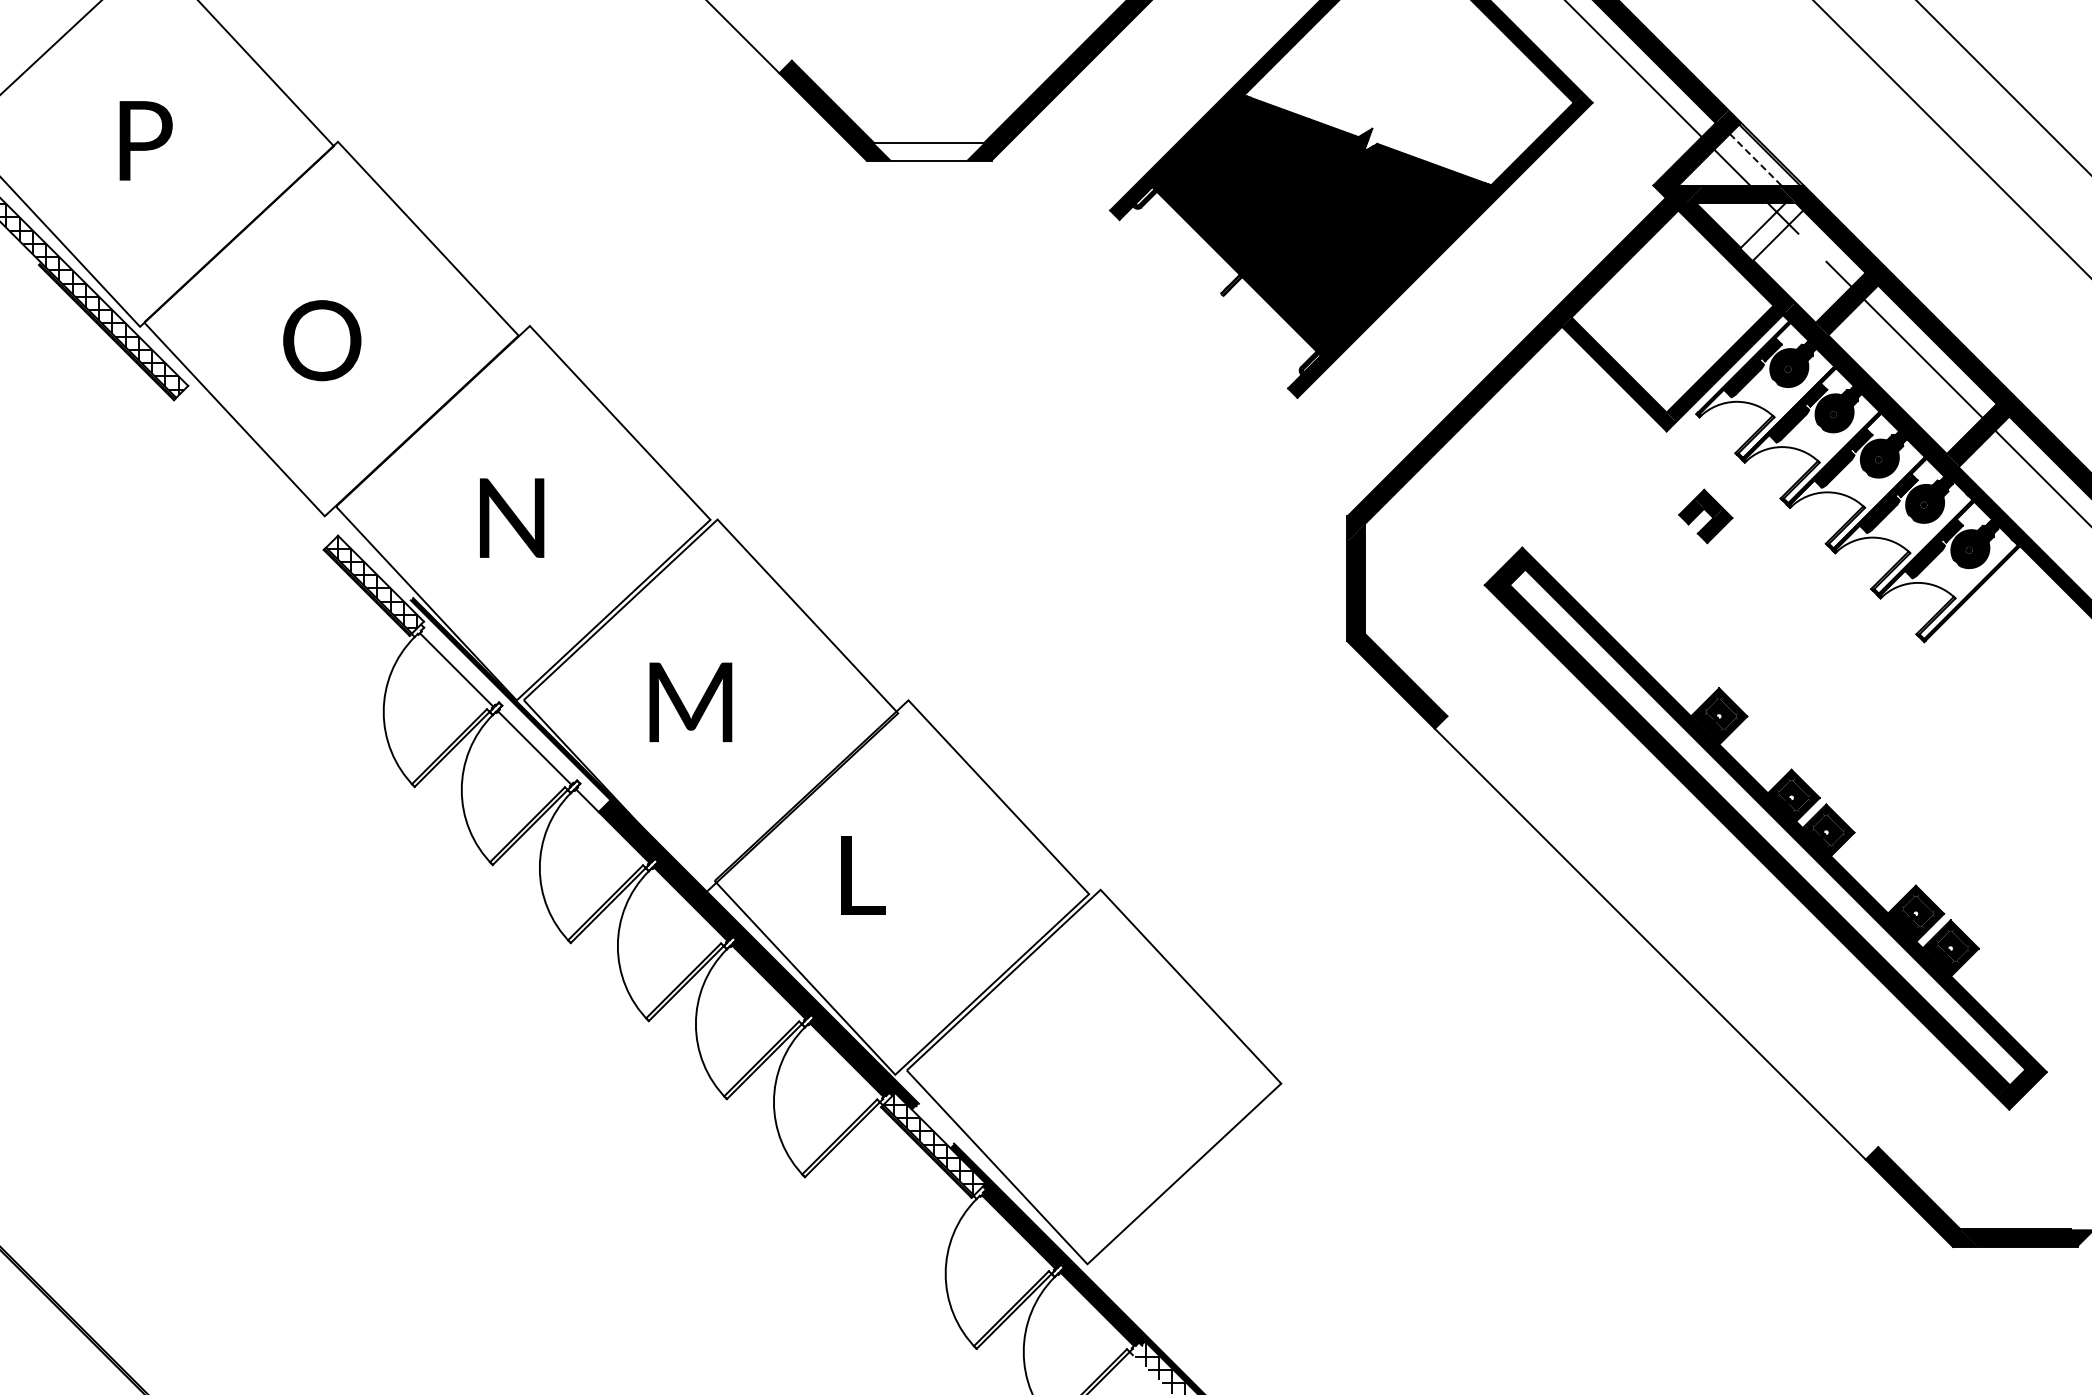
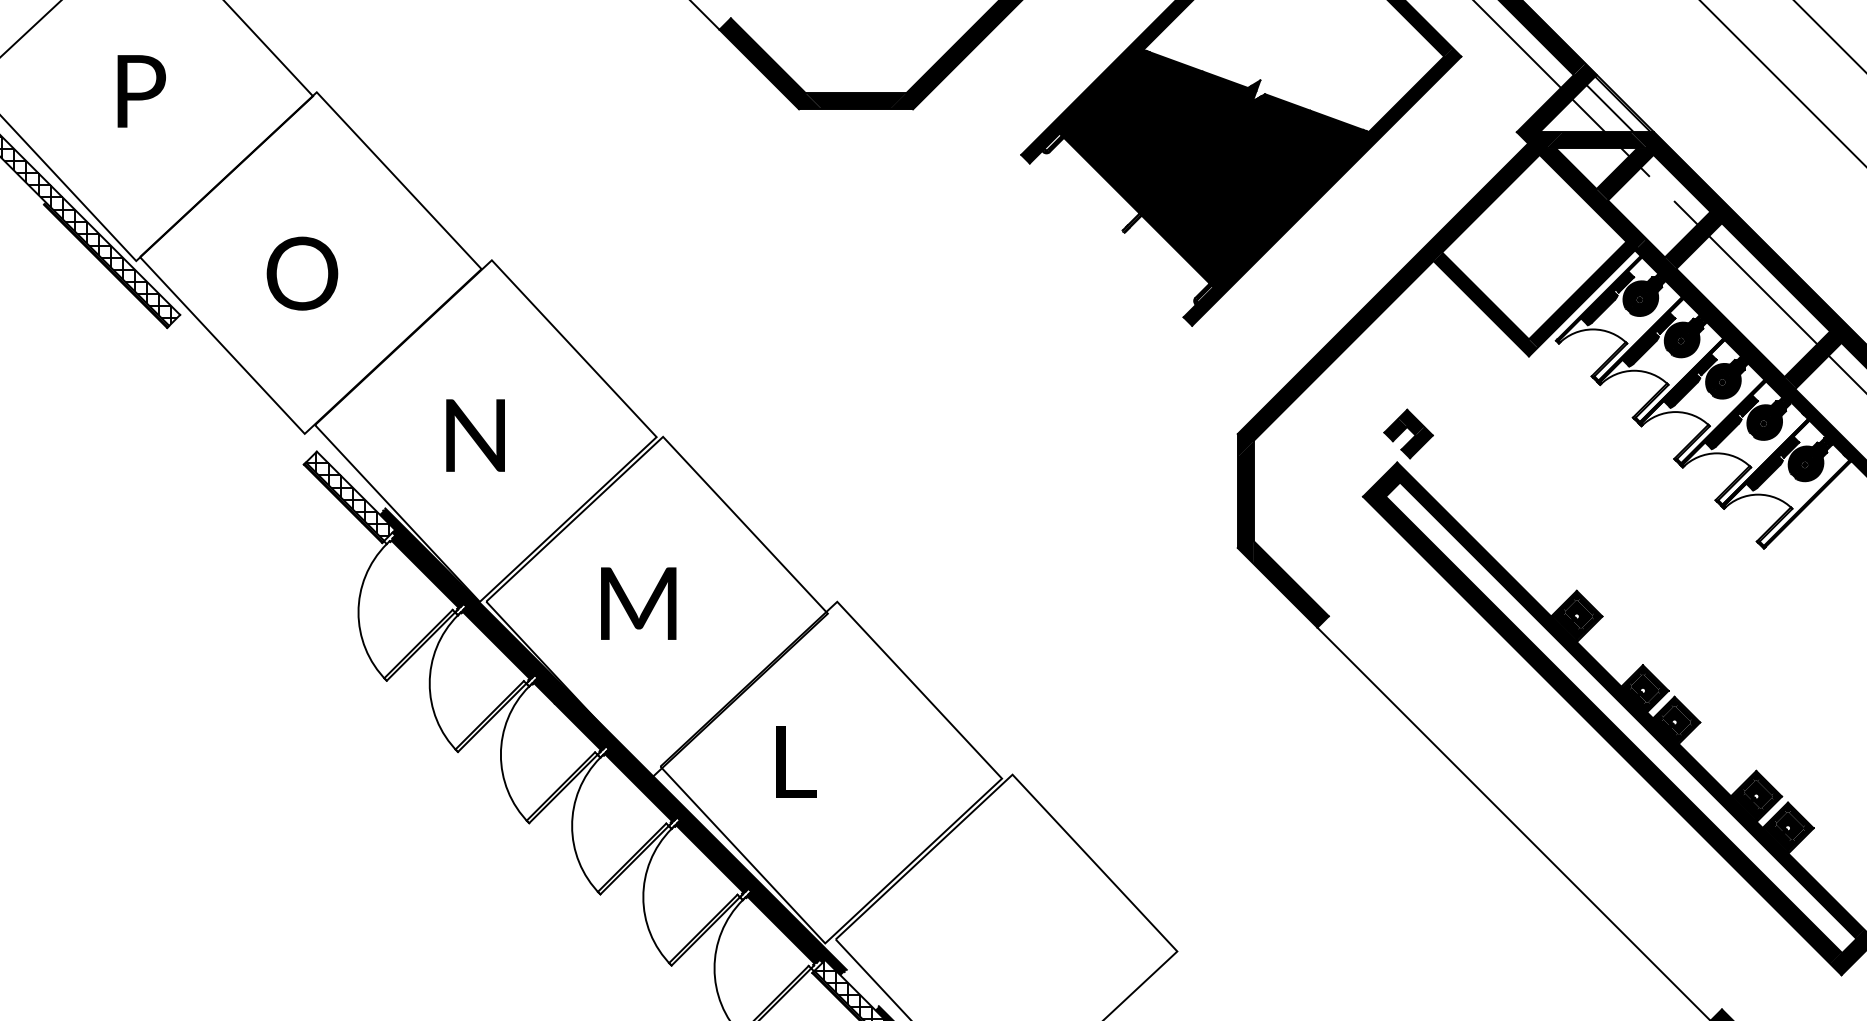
fill: (928, 151) -> (855, 101), added
line: (1755, 159) -> (1609, 108), dashed -> solid
fill: (1771, 231) -> (1624, 174), added
part: (1705, 516) -> (1408, 434), moved
fill: (508, 706) -> (472, 607), added

